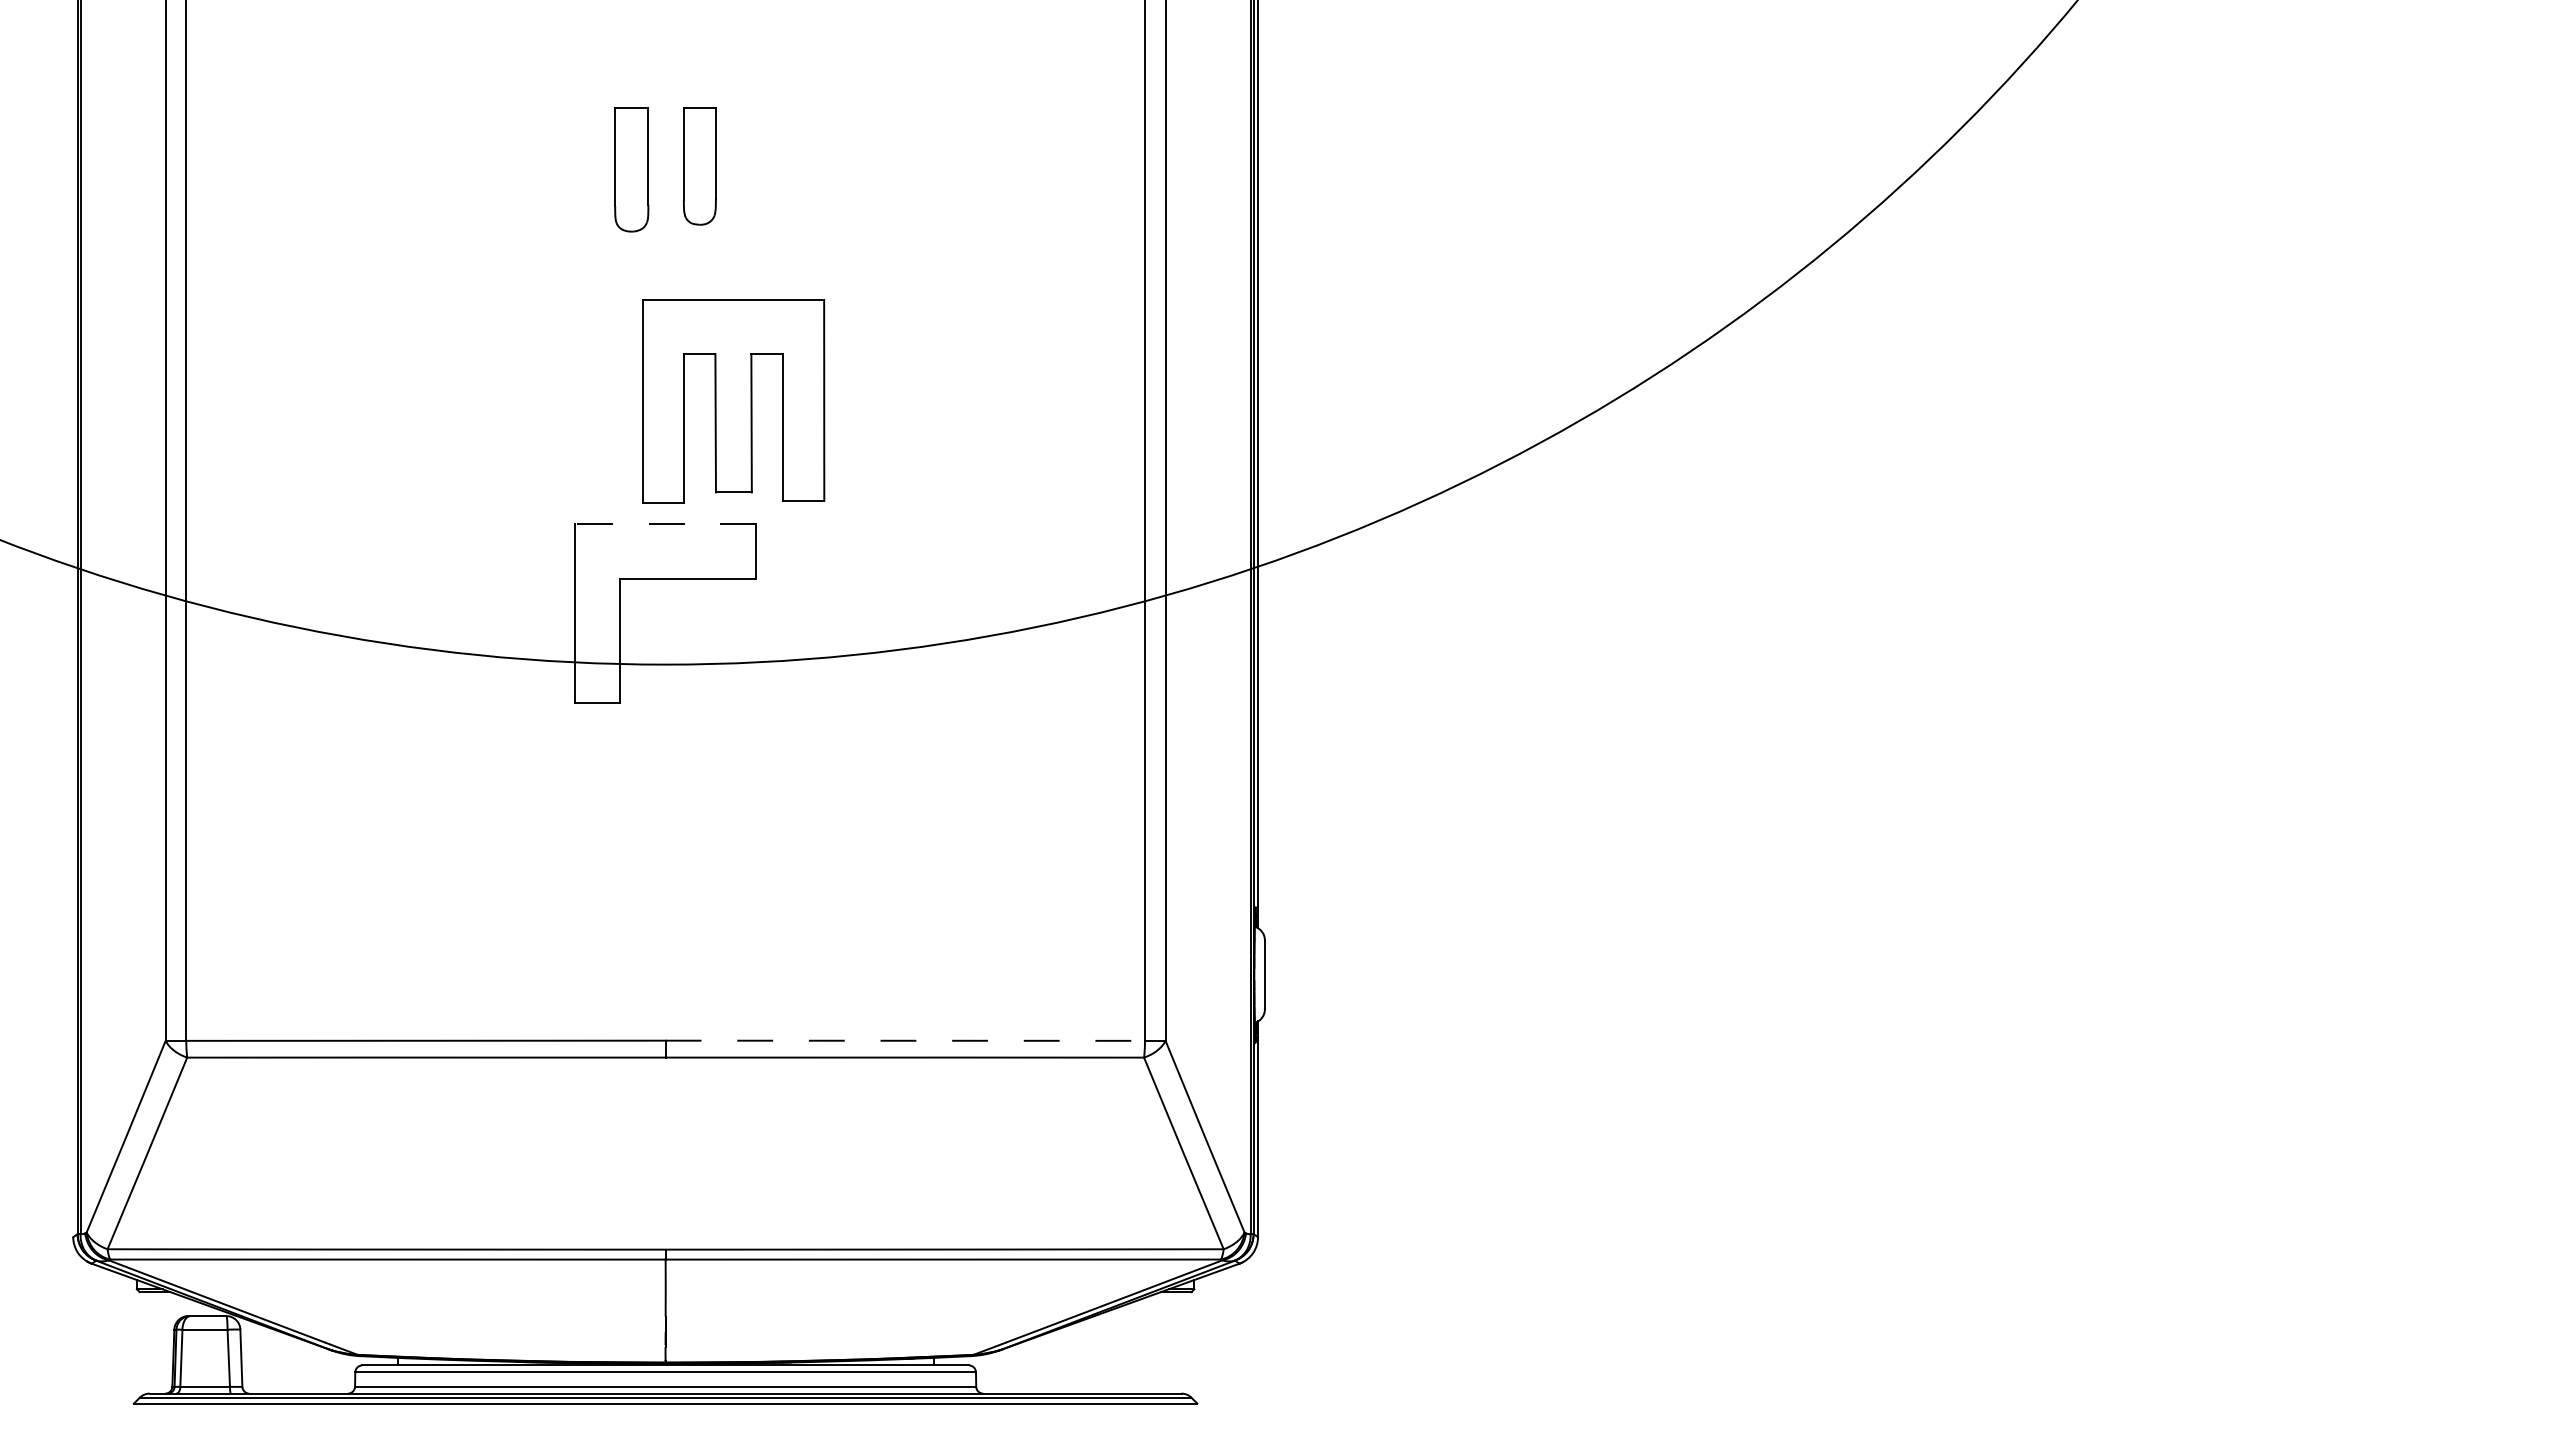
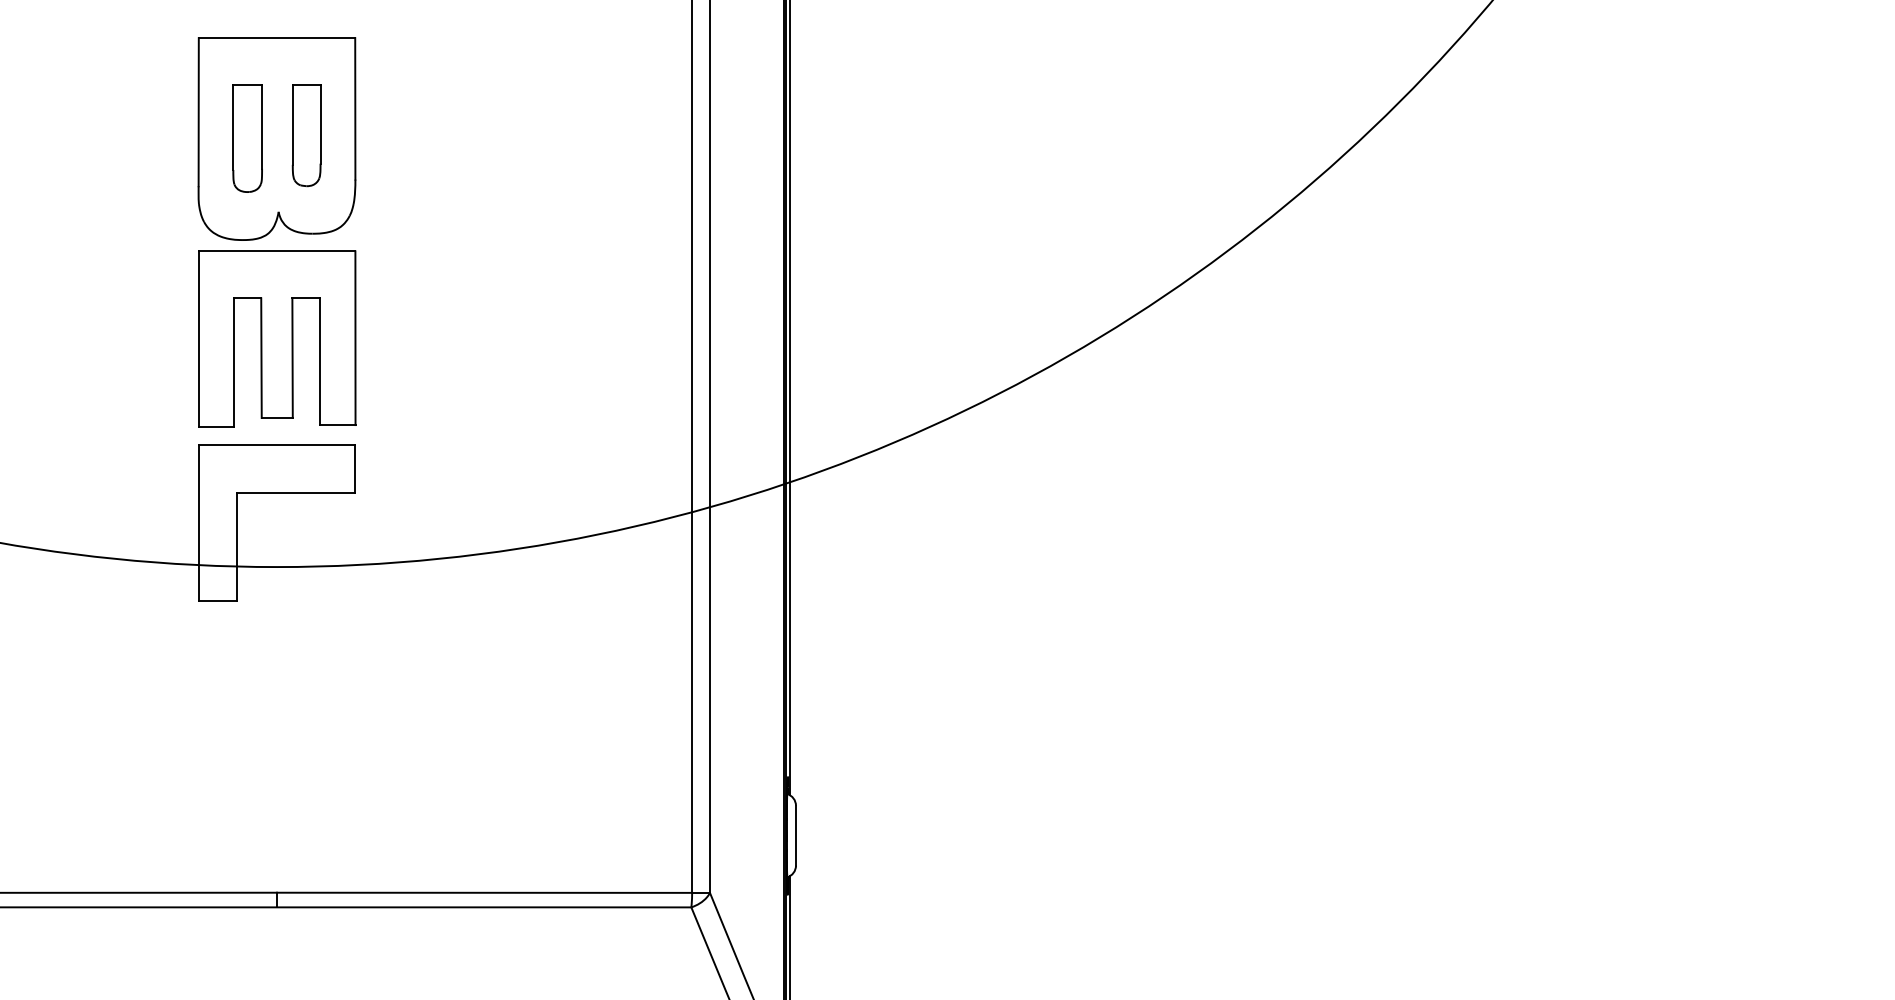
part: (665, 170) -> (276, 139), added
part: (733, 401) -> (276, 339), moved
line: (665, 524) -> (276, 445), dashed -> solid
line: (905, 1040) -> (484, 892), dashed -> solid

